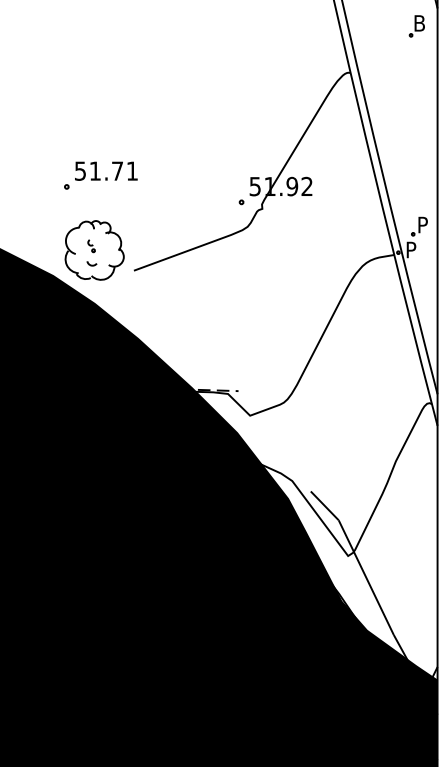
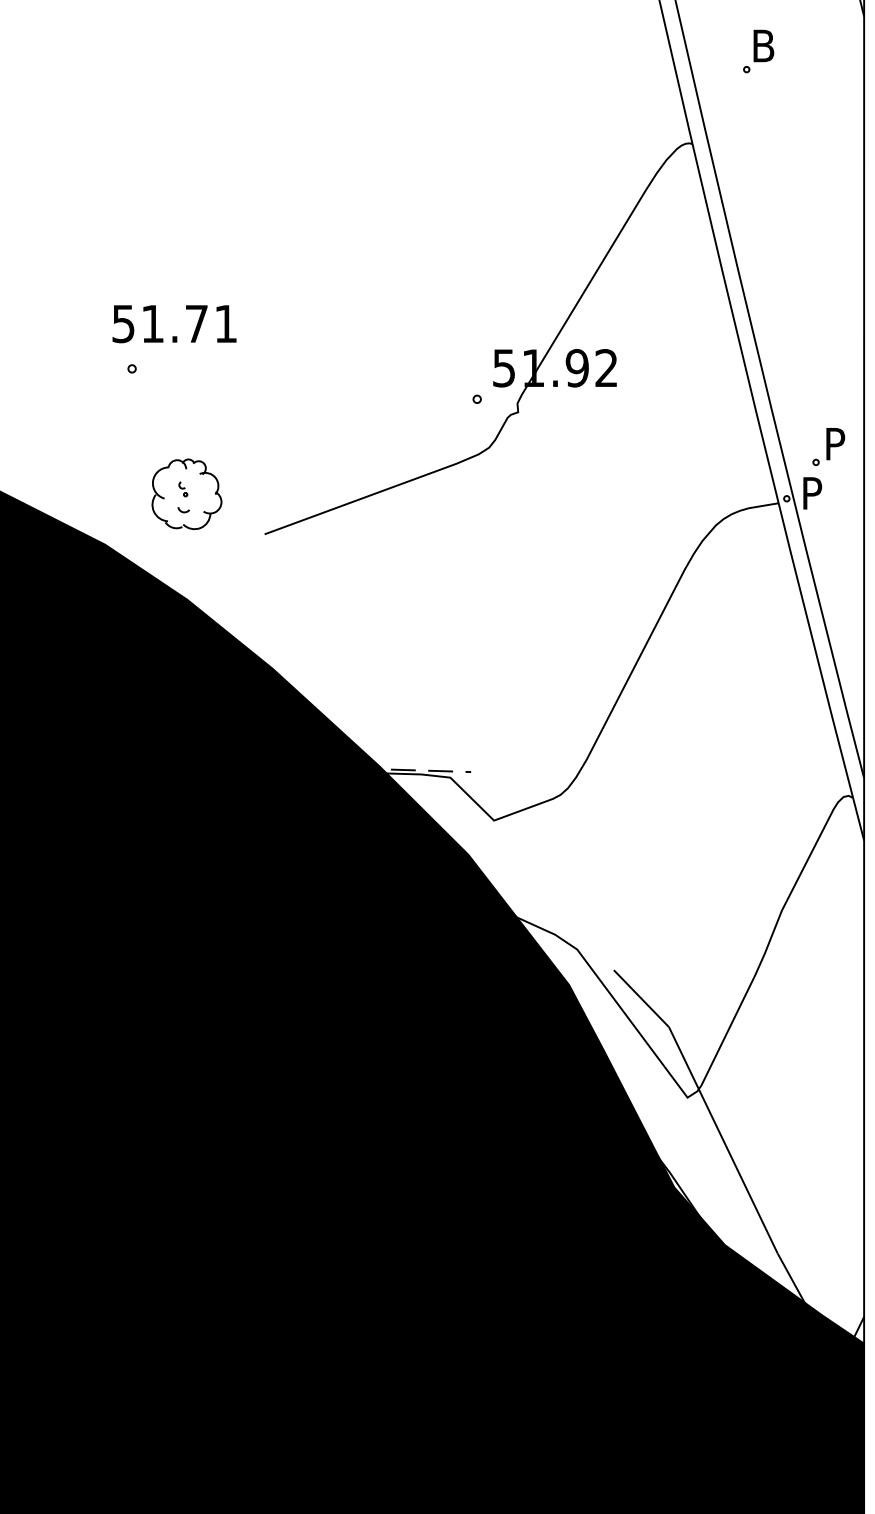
part: (416, 26) -> (757, 52), moved
text: (106, 170) -> (174, 322), moved
part: (94, 250) -> (186, 494), size x0.6

